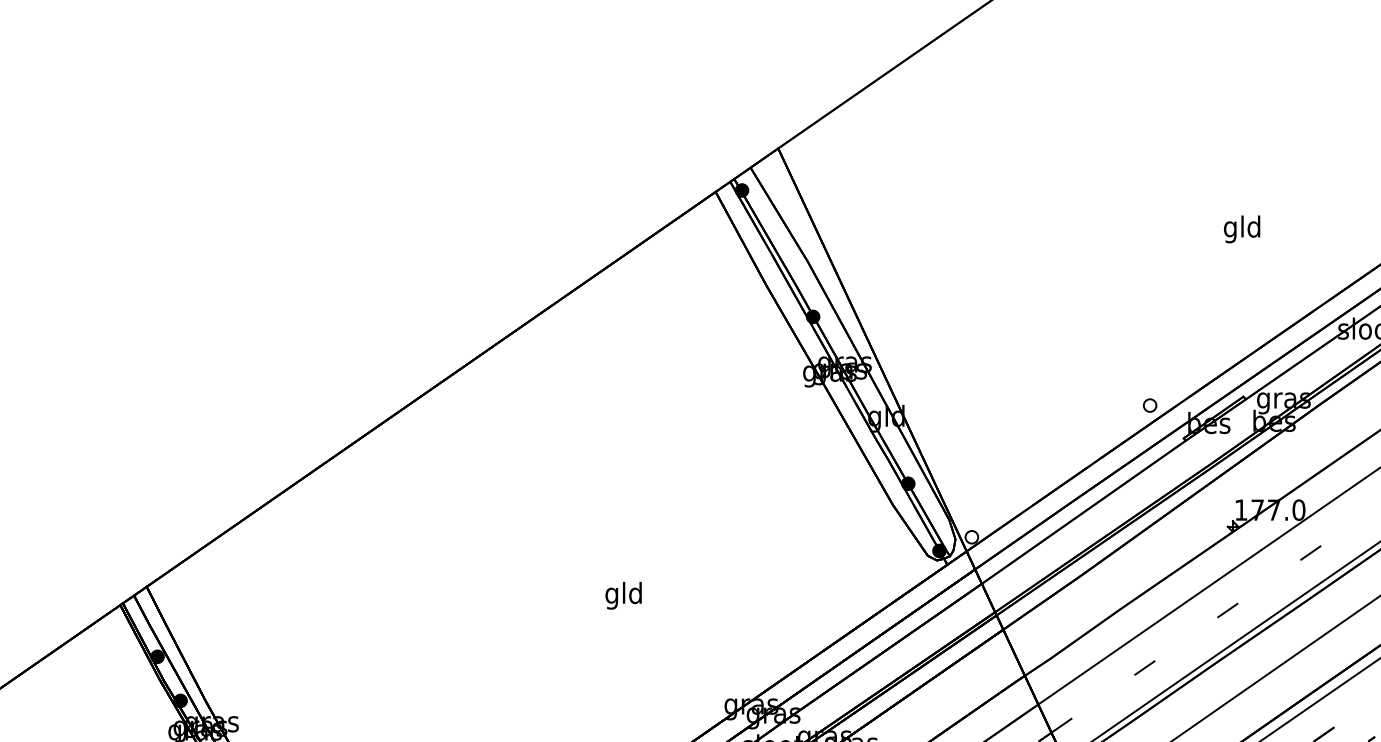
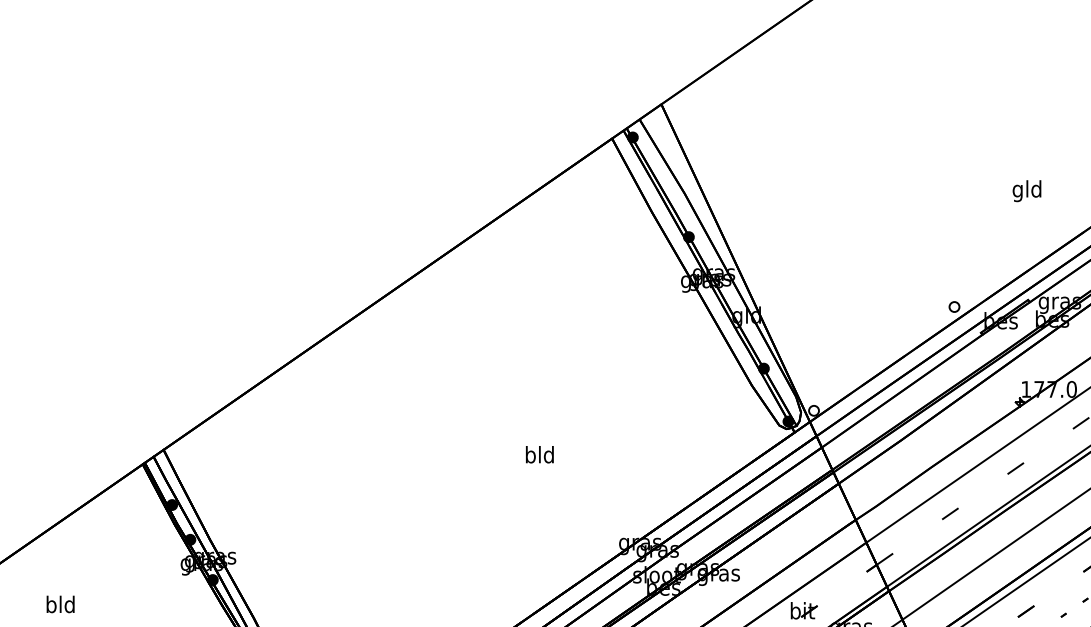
text: (1241, 229) -> (1026, 191), moved
text: (612, 595) -> (530, 456), gld -> bld

